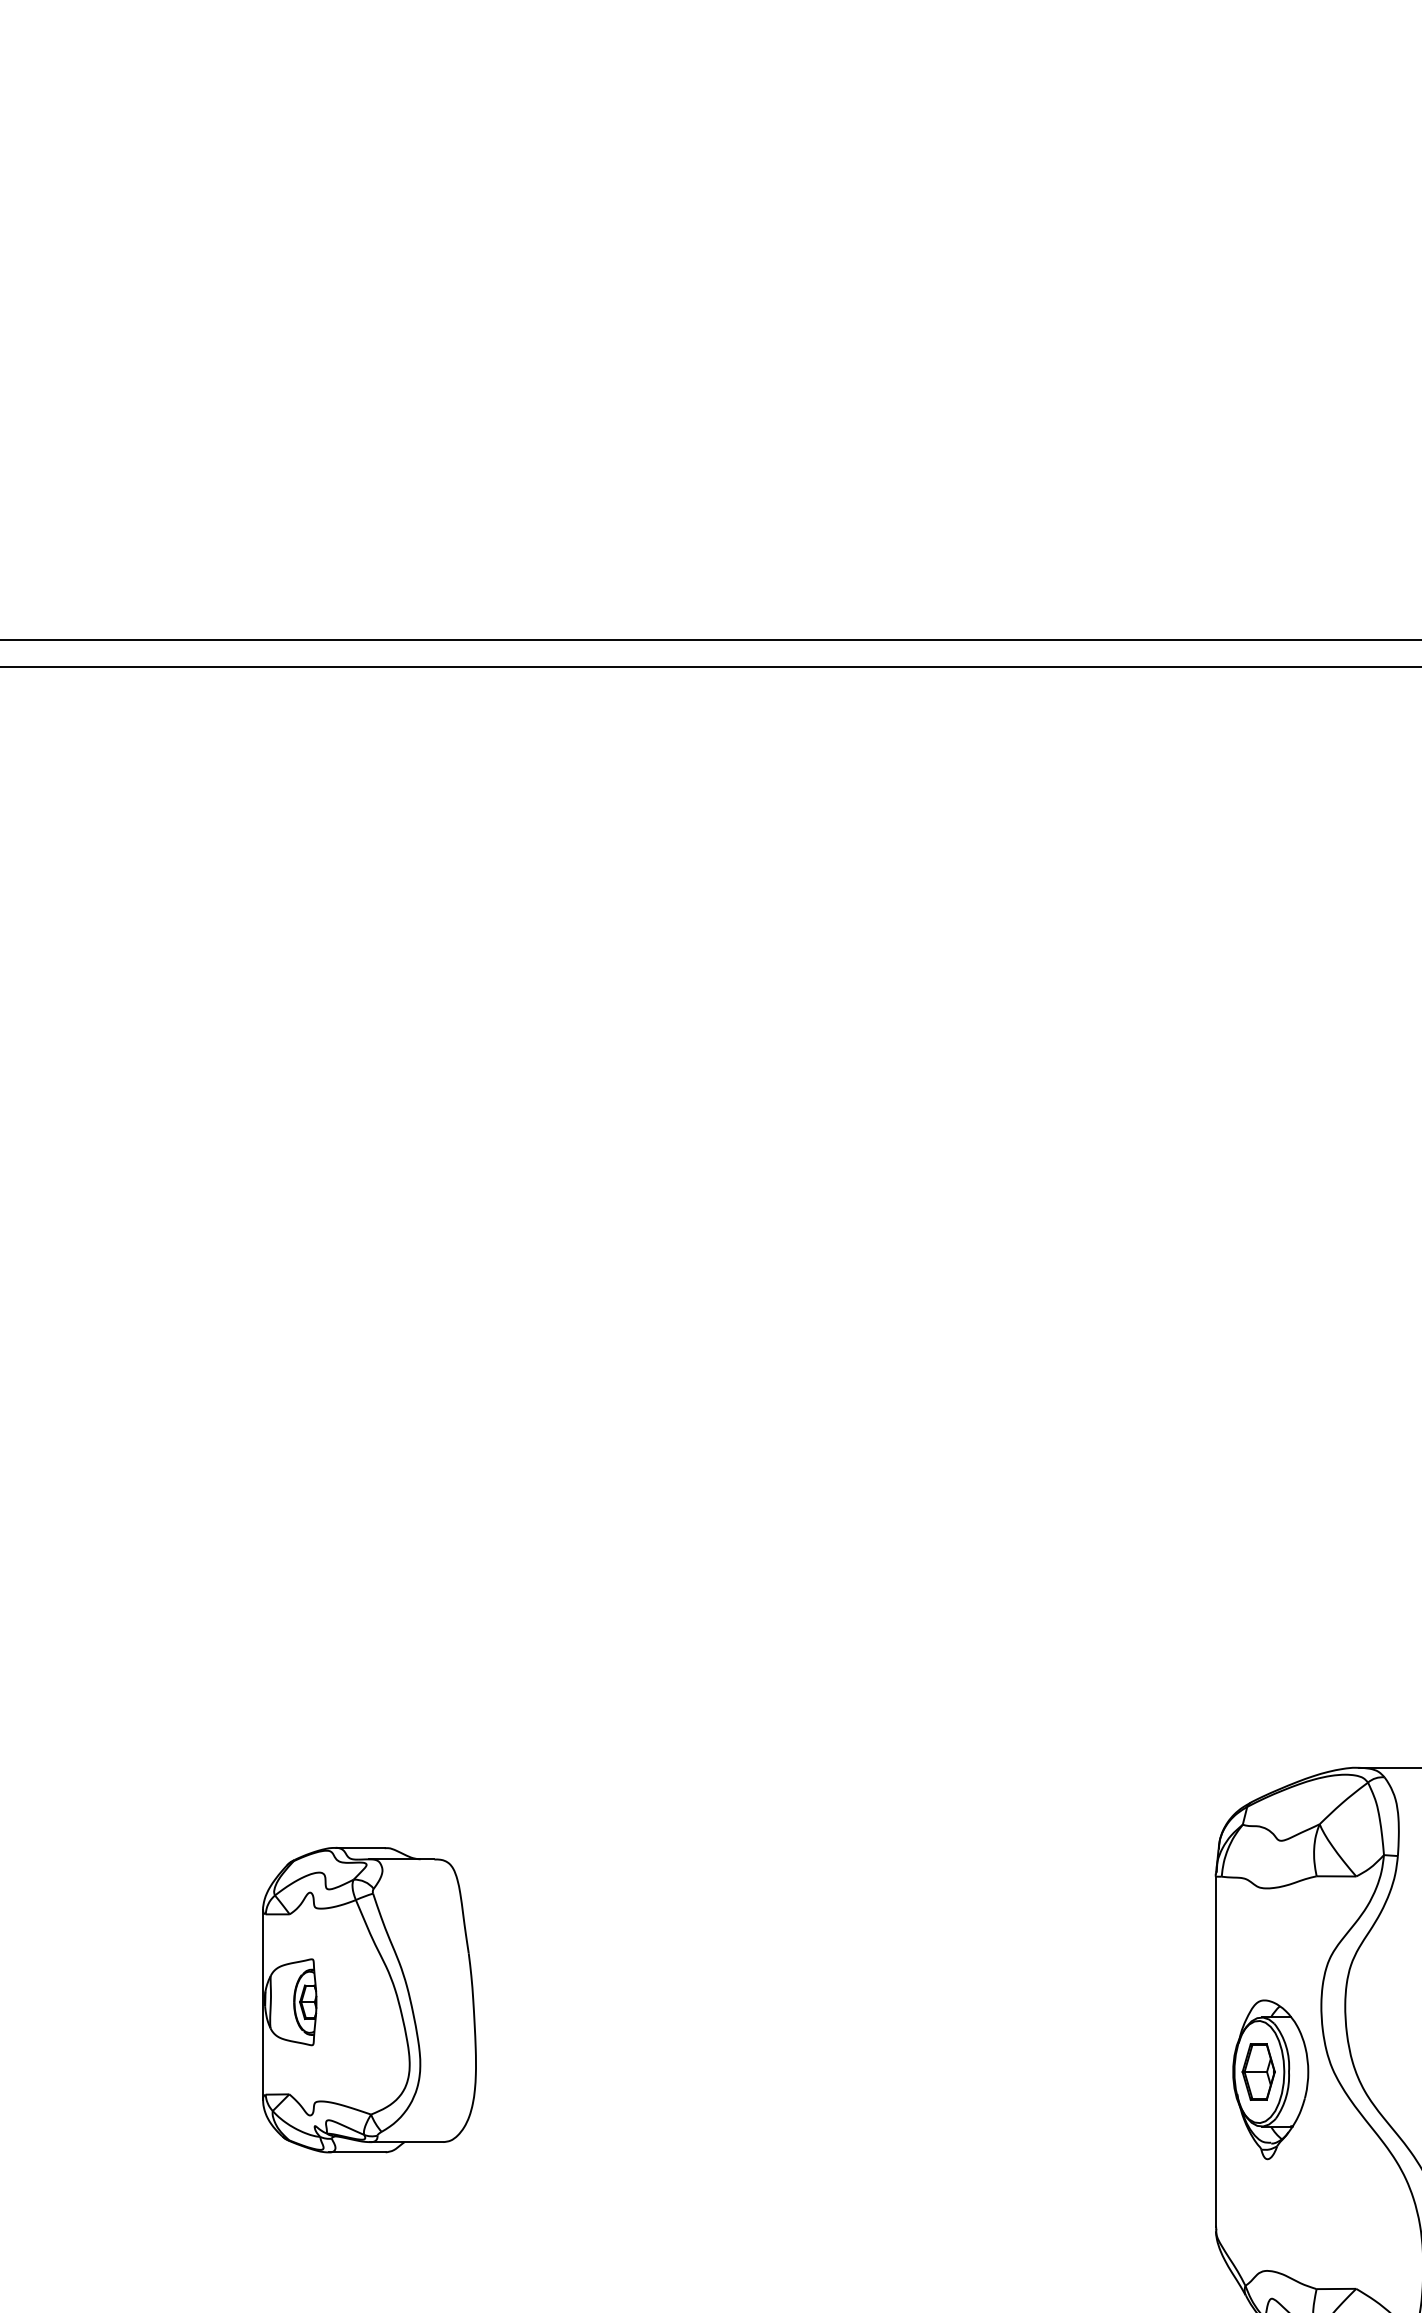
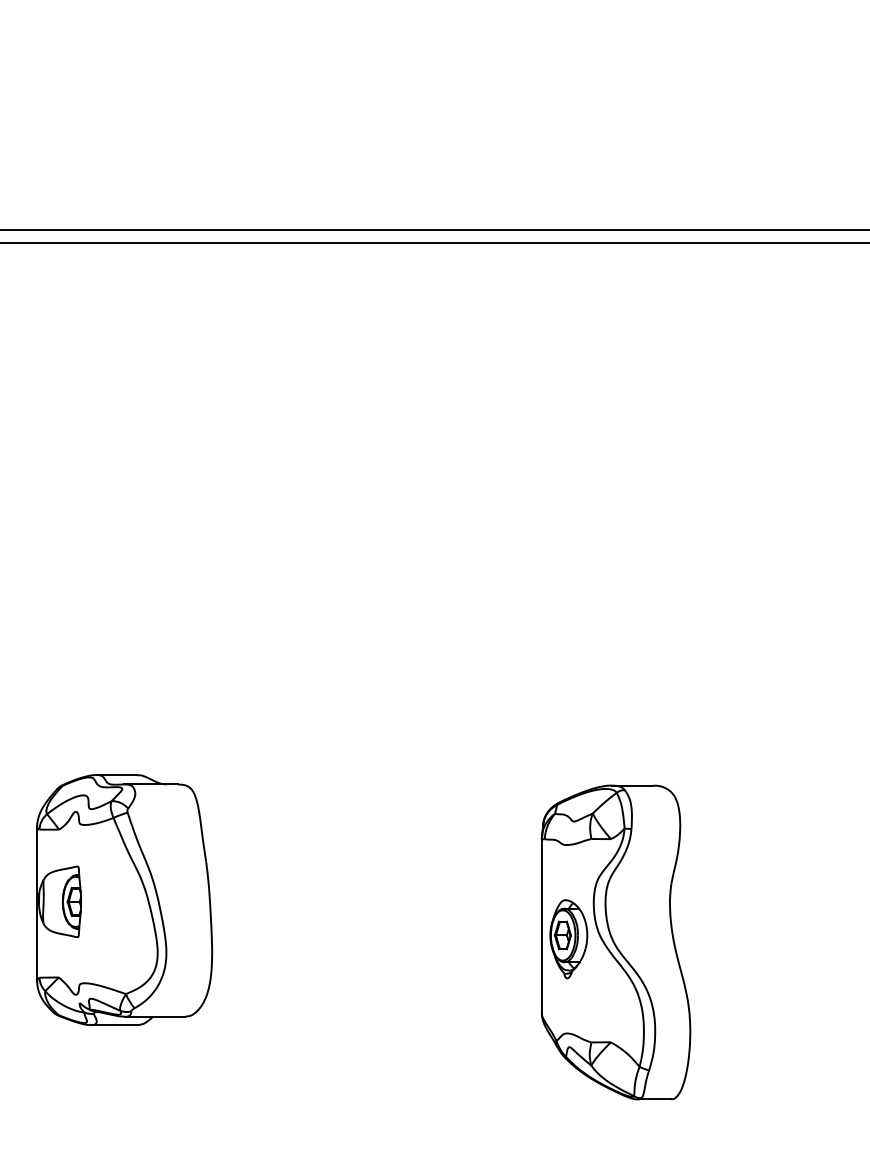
part: (368, 1999) -> (124, 899), size x1.67

